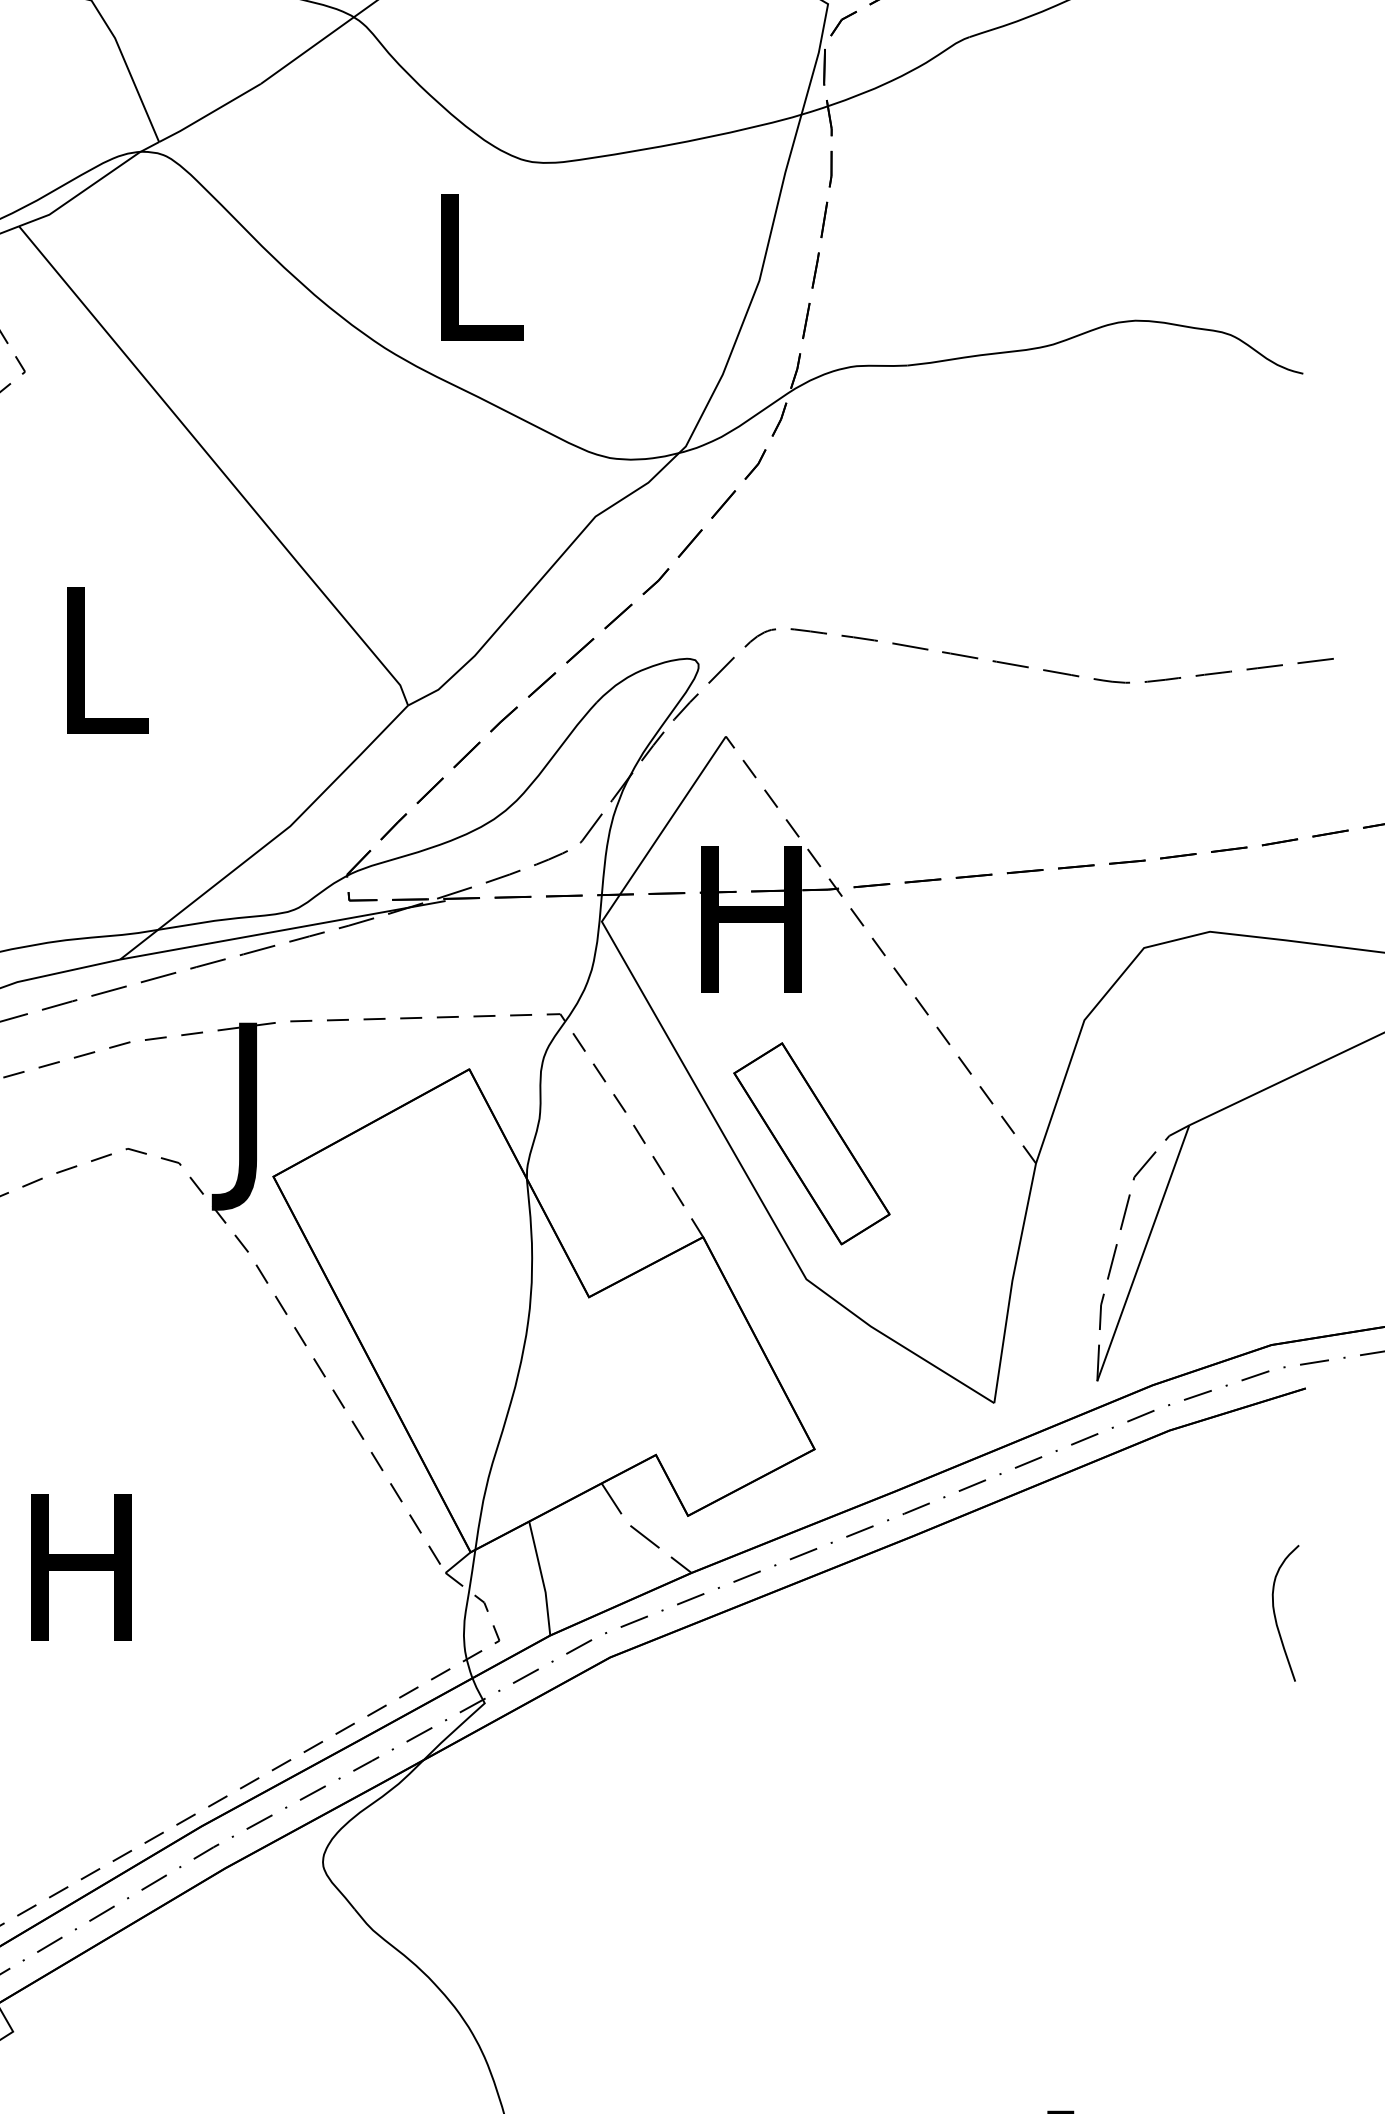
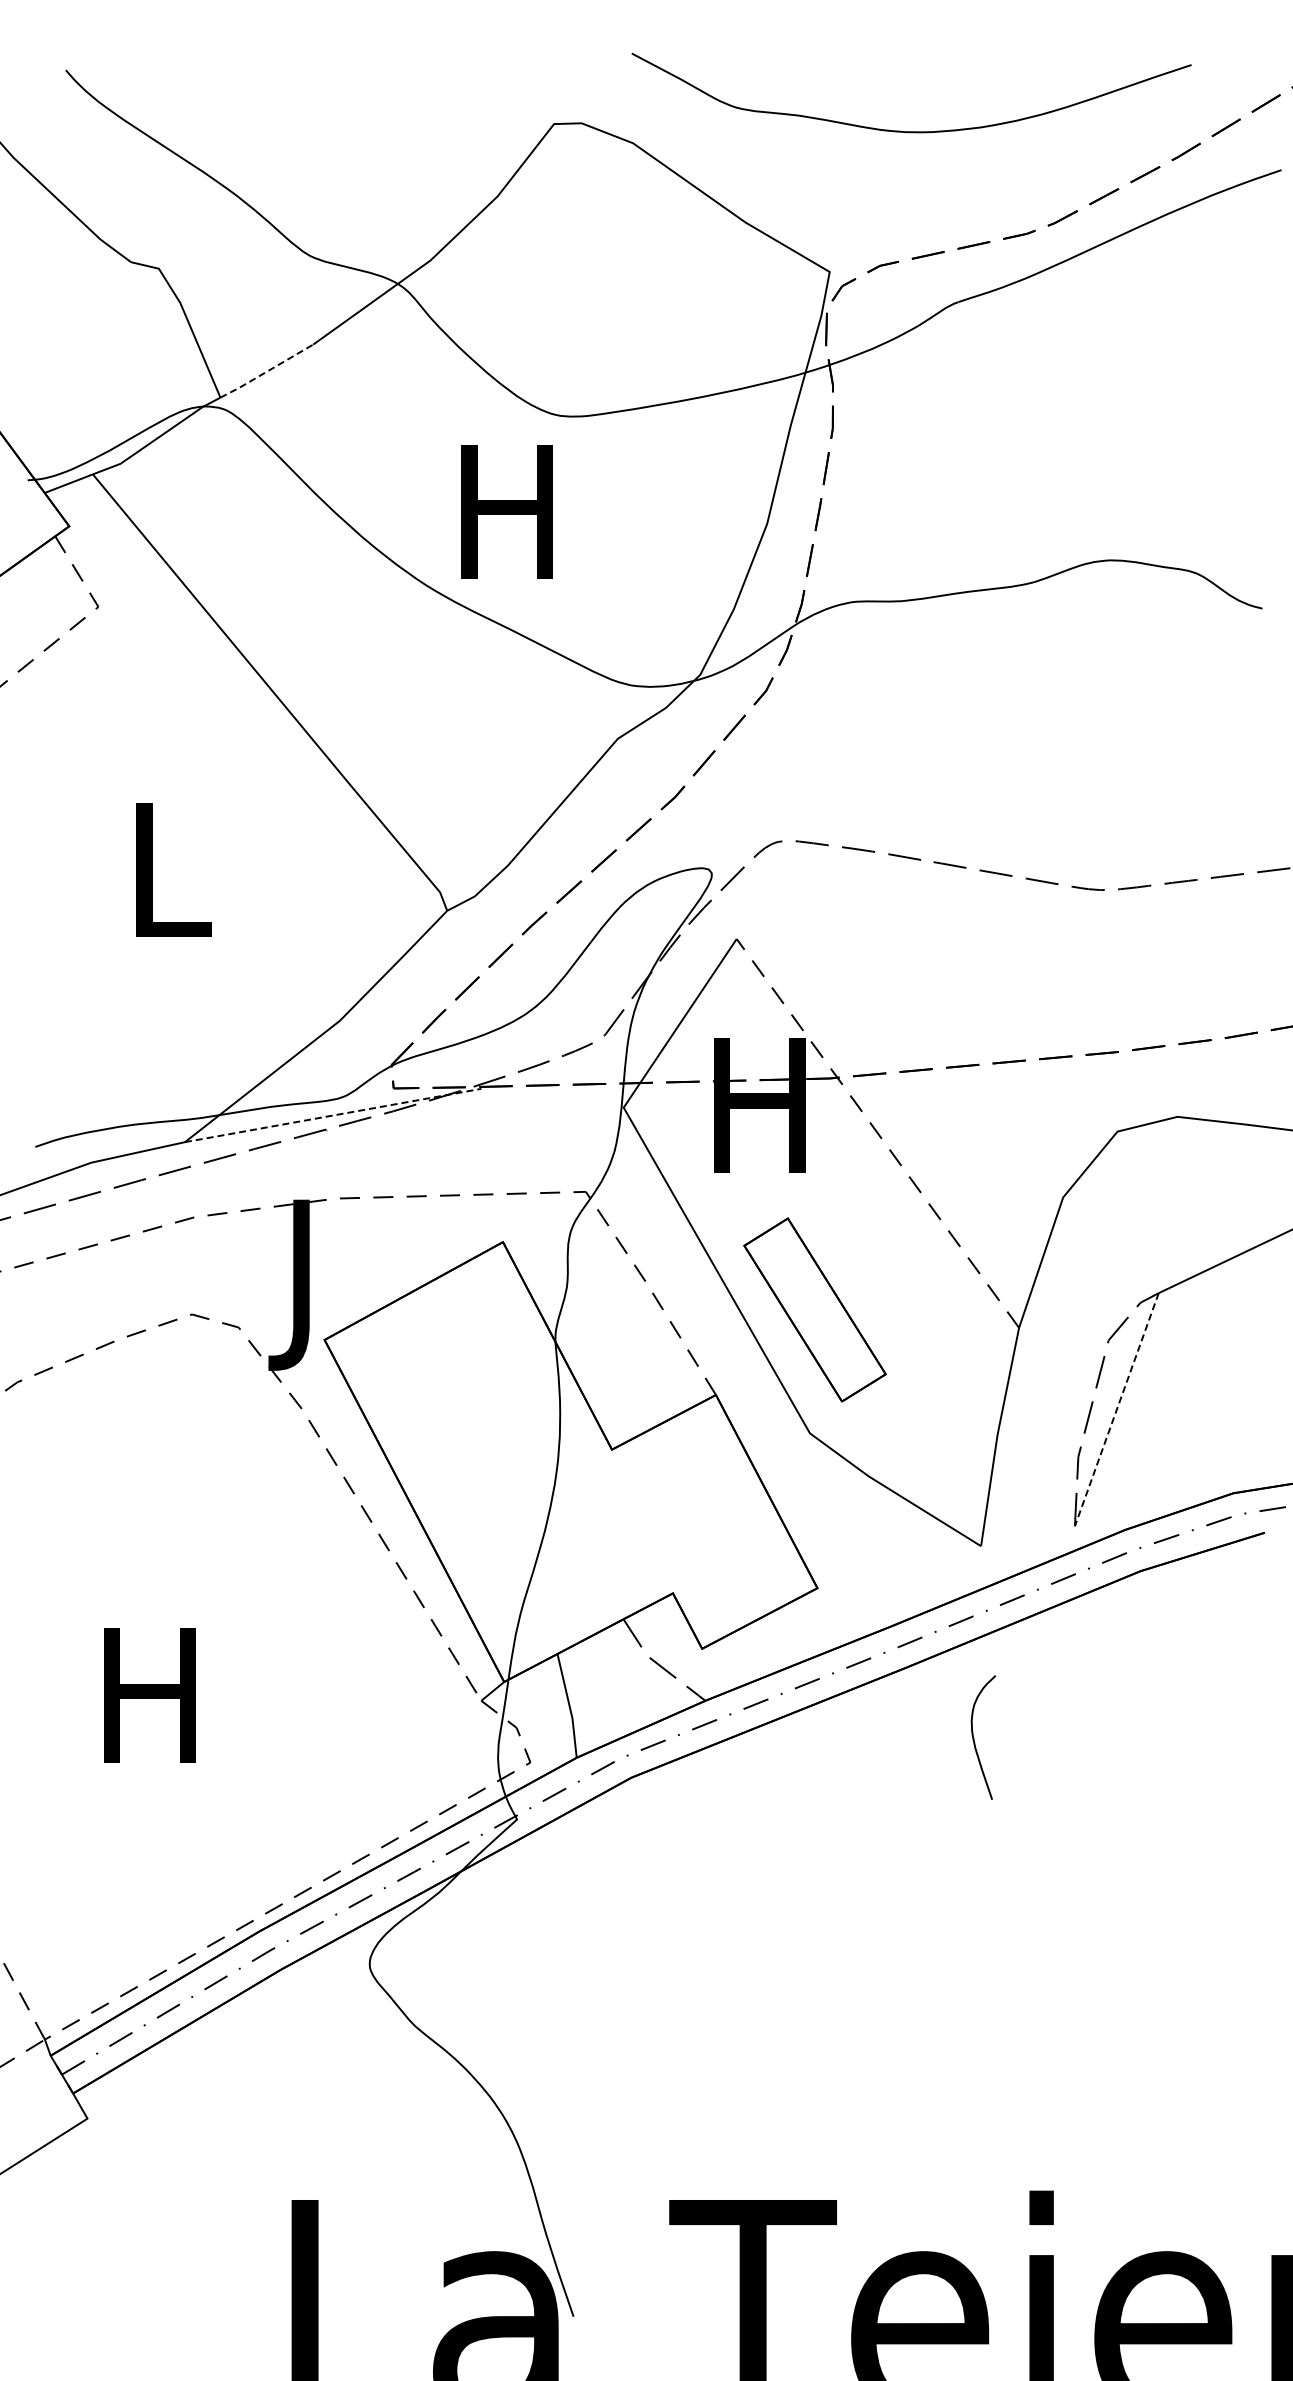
line: (209, 113) -> (266, 371), solid -> dashed
text: (473, 267) -> (506, 511), L -> H
line: (283, 930) -> (333, 1115), solid -> dashed
line: (1142, 1253) -> (1116, 1409), solid -> dashed
curve: (1275, 1614) -> (974, 1738), moved

